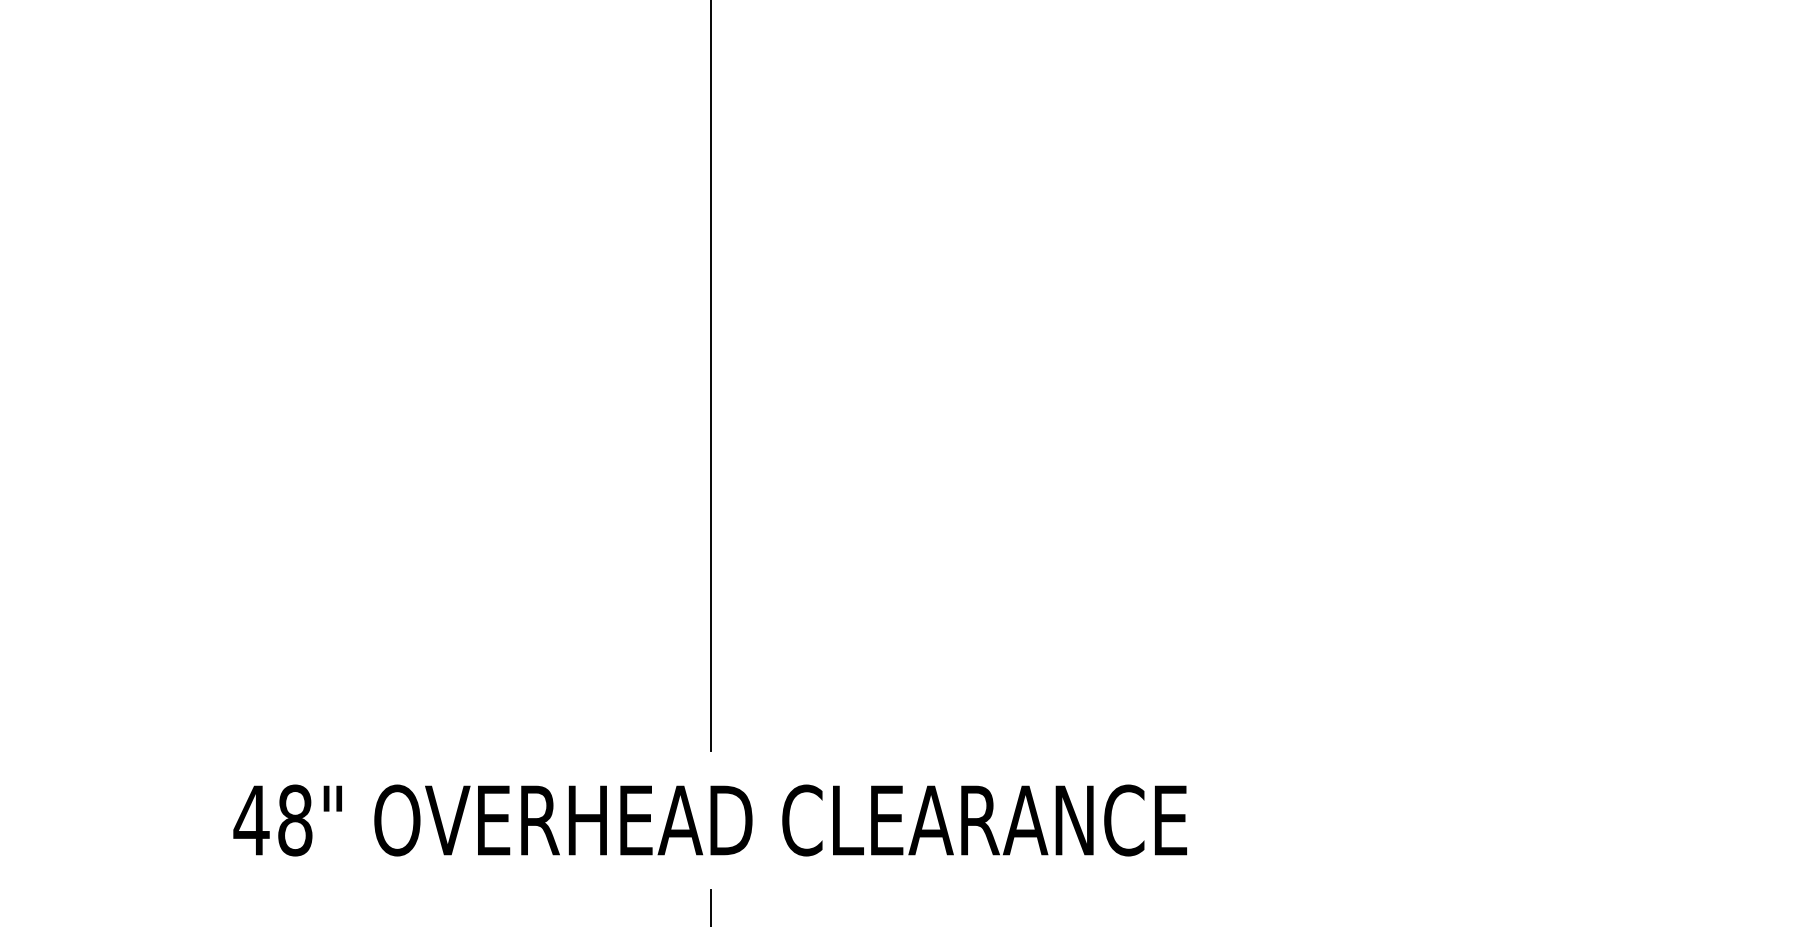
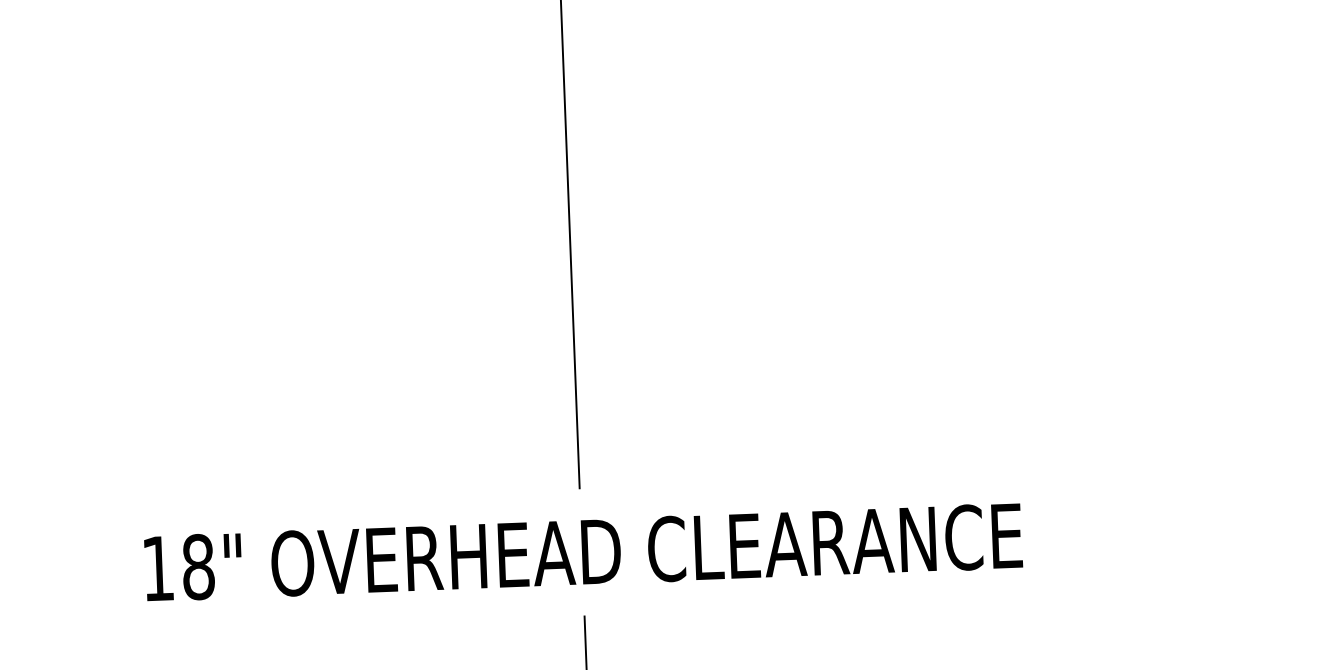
text: (251, 820) -> (158, 568), 48" -> 18"

